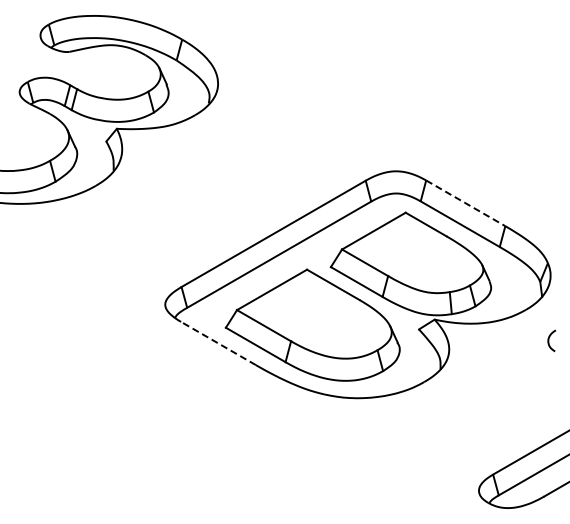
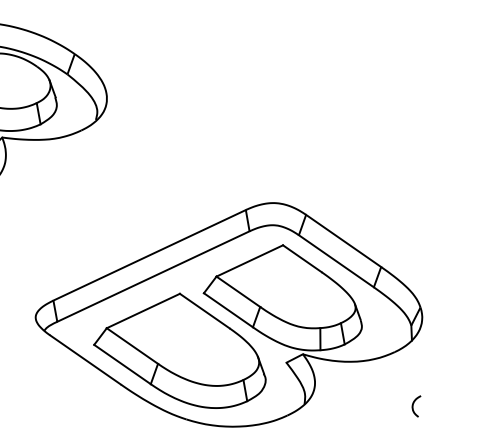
line: (465, 203) -> (343, 241), dashed -> solid
curve: (549, 340) -> (413, 405), moved
line: (218, 343) -> (85, 359), dashed -> solid

